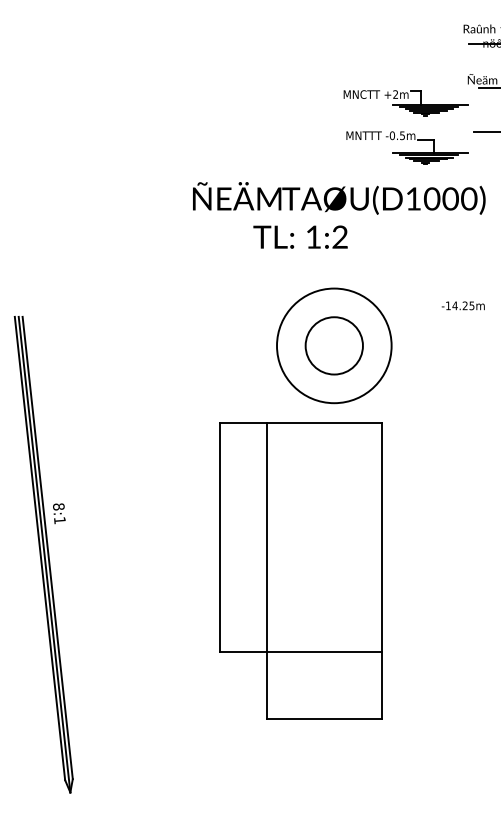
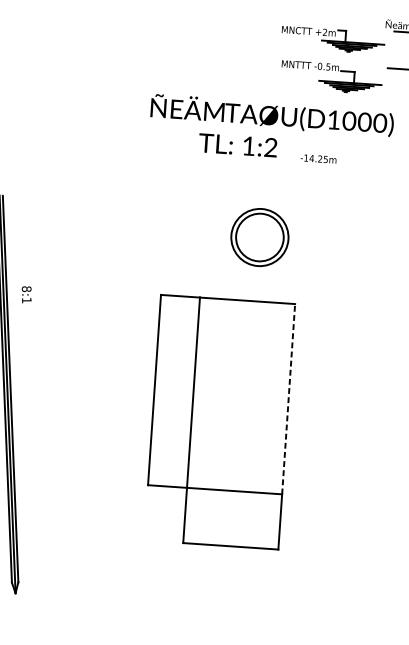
text: (462, 305) -> (317, 158), moved
circle: (334, 345) -> (260, 237), size x0.6
text: (59, 513) -> (26, 294), moved
line: (381, 537) -> (288, 399), solid -> dashed

